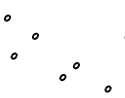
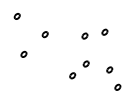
part: (94, 33) -> (104, 31), added
part: (74, 37) -> (84, 35), added
part: (99, 71) -> (109, 69), added

